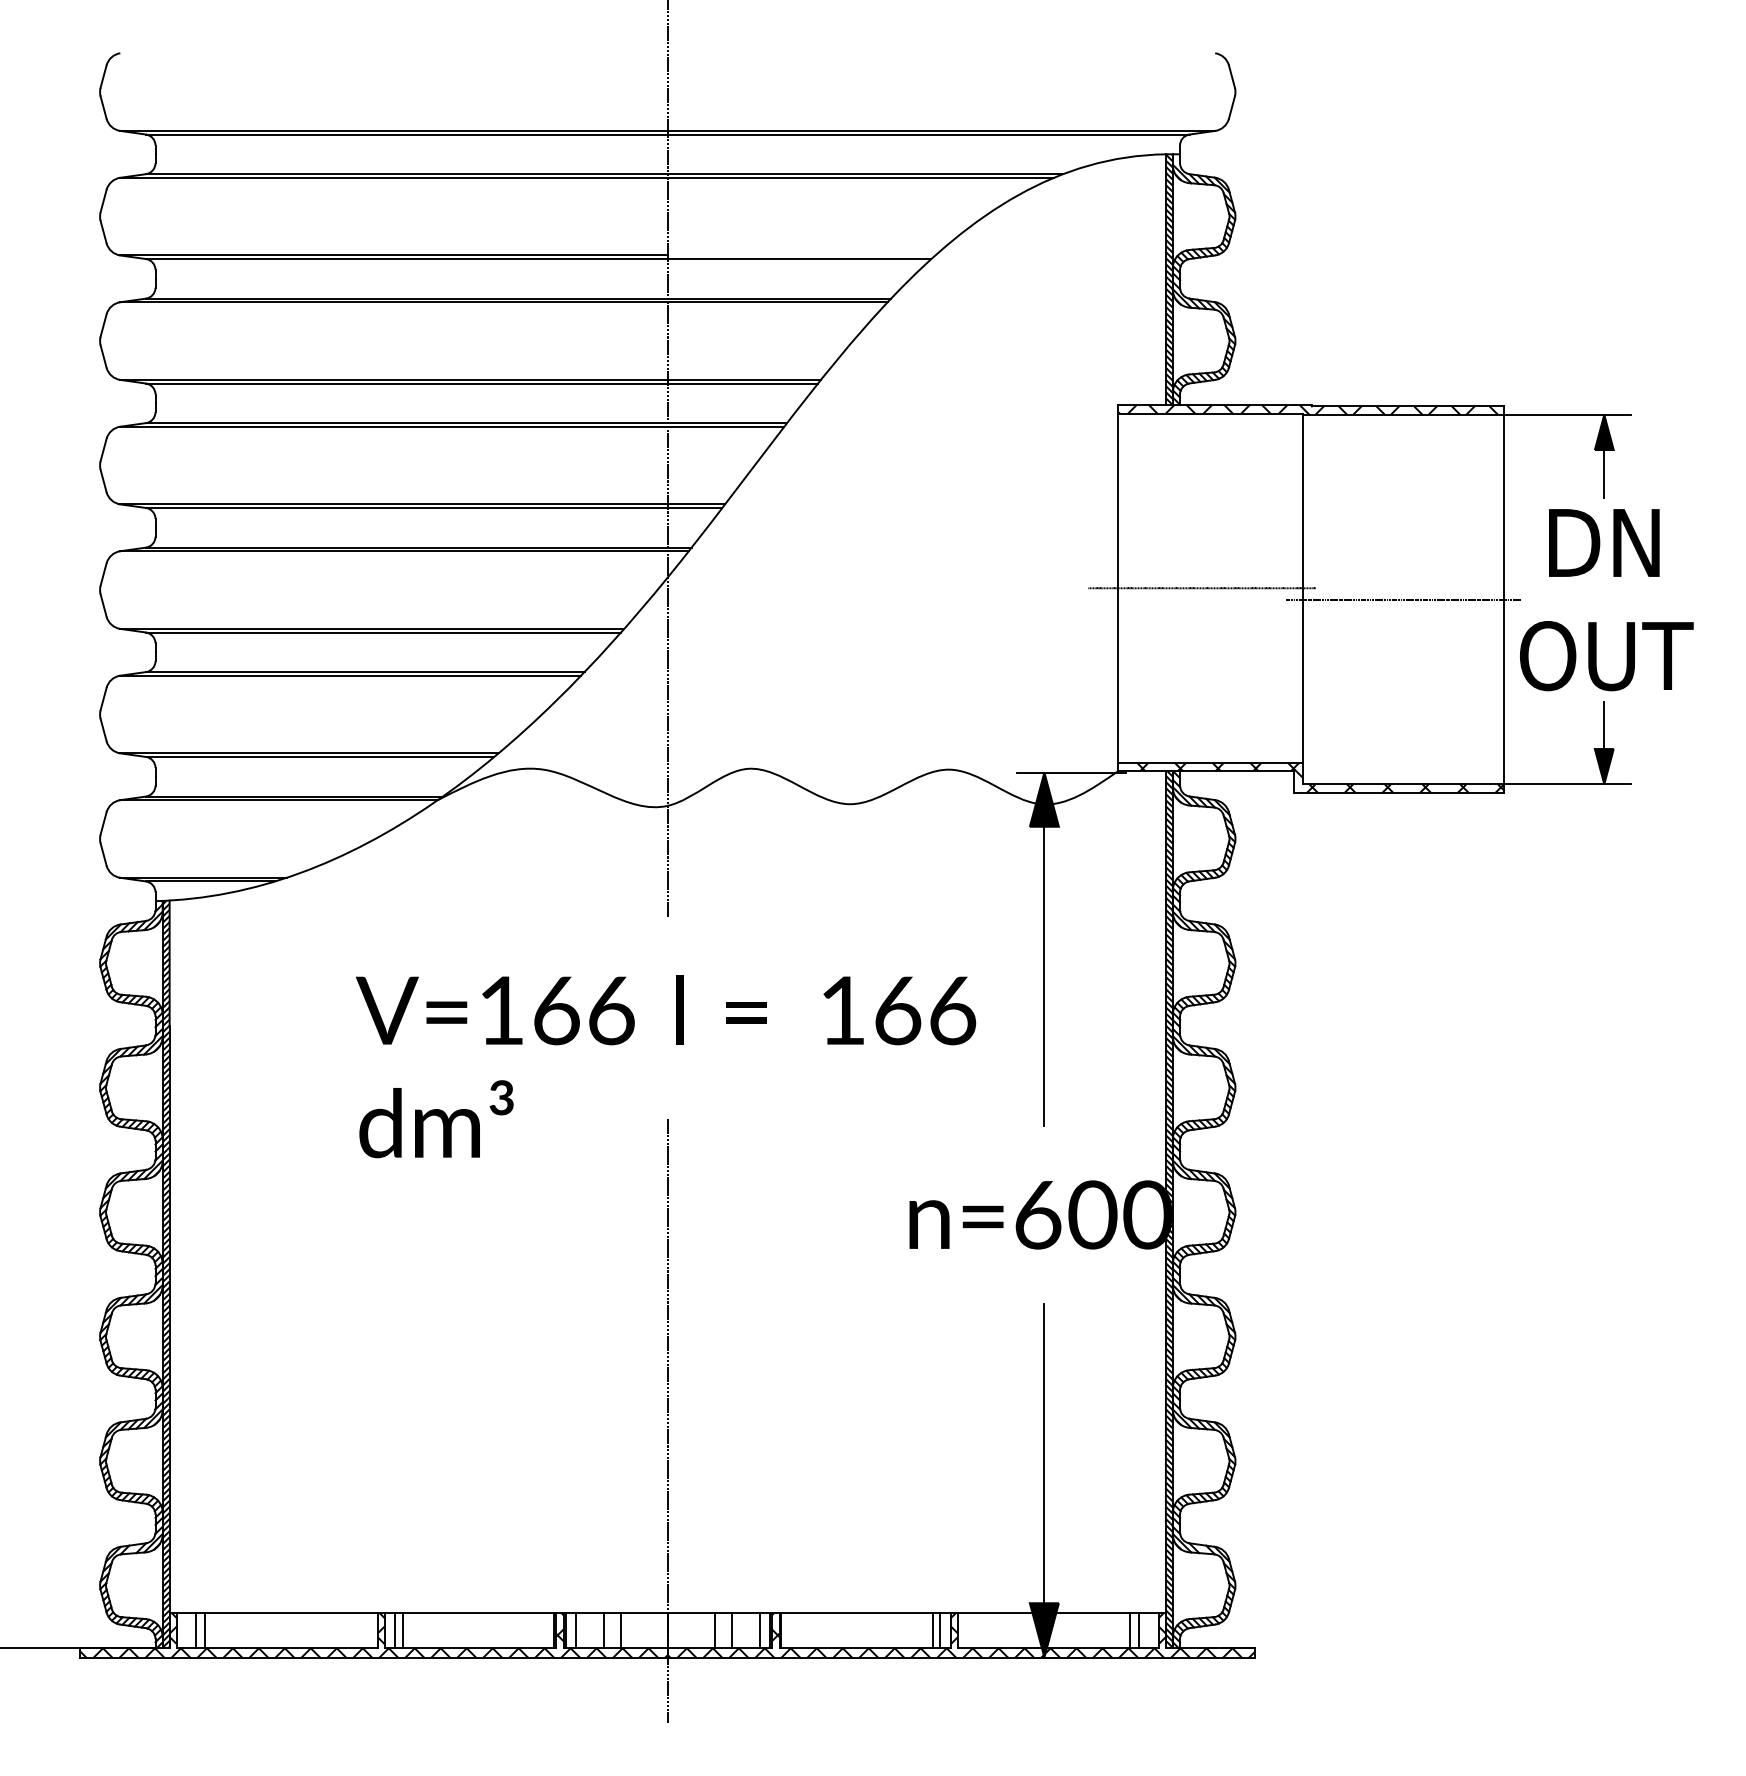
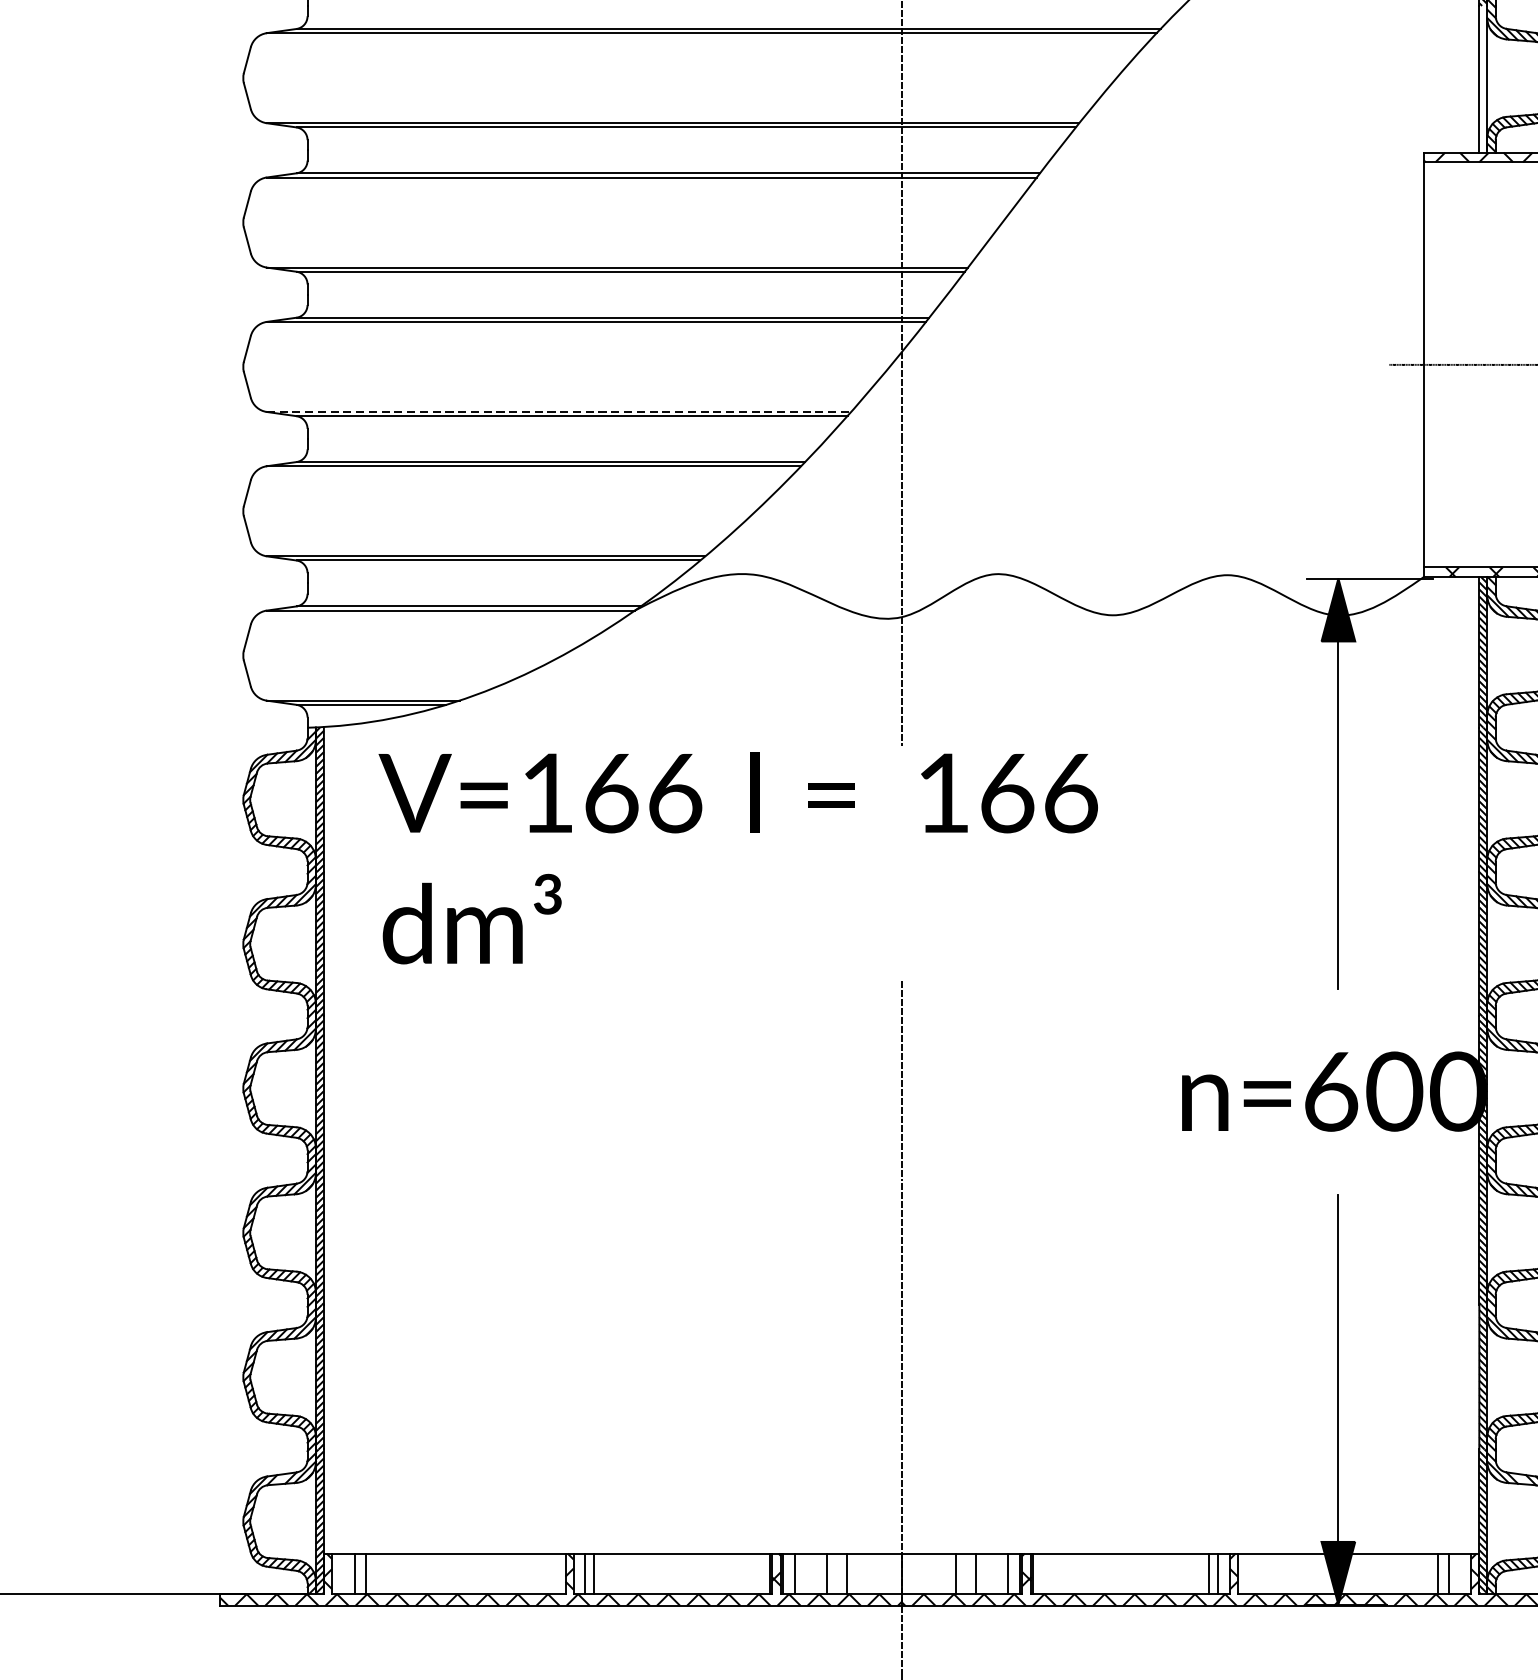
hatch: (1168, 341) -> (1482, 78), removed
line: (372, 628) -> (559, 411), solid -> dashed
text: (666, 1066) -> (738, 857), moved

